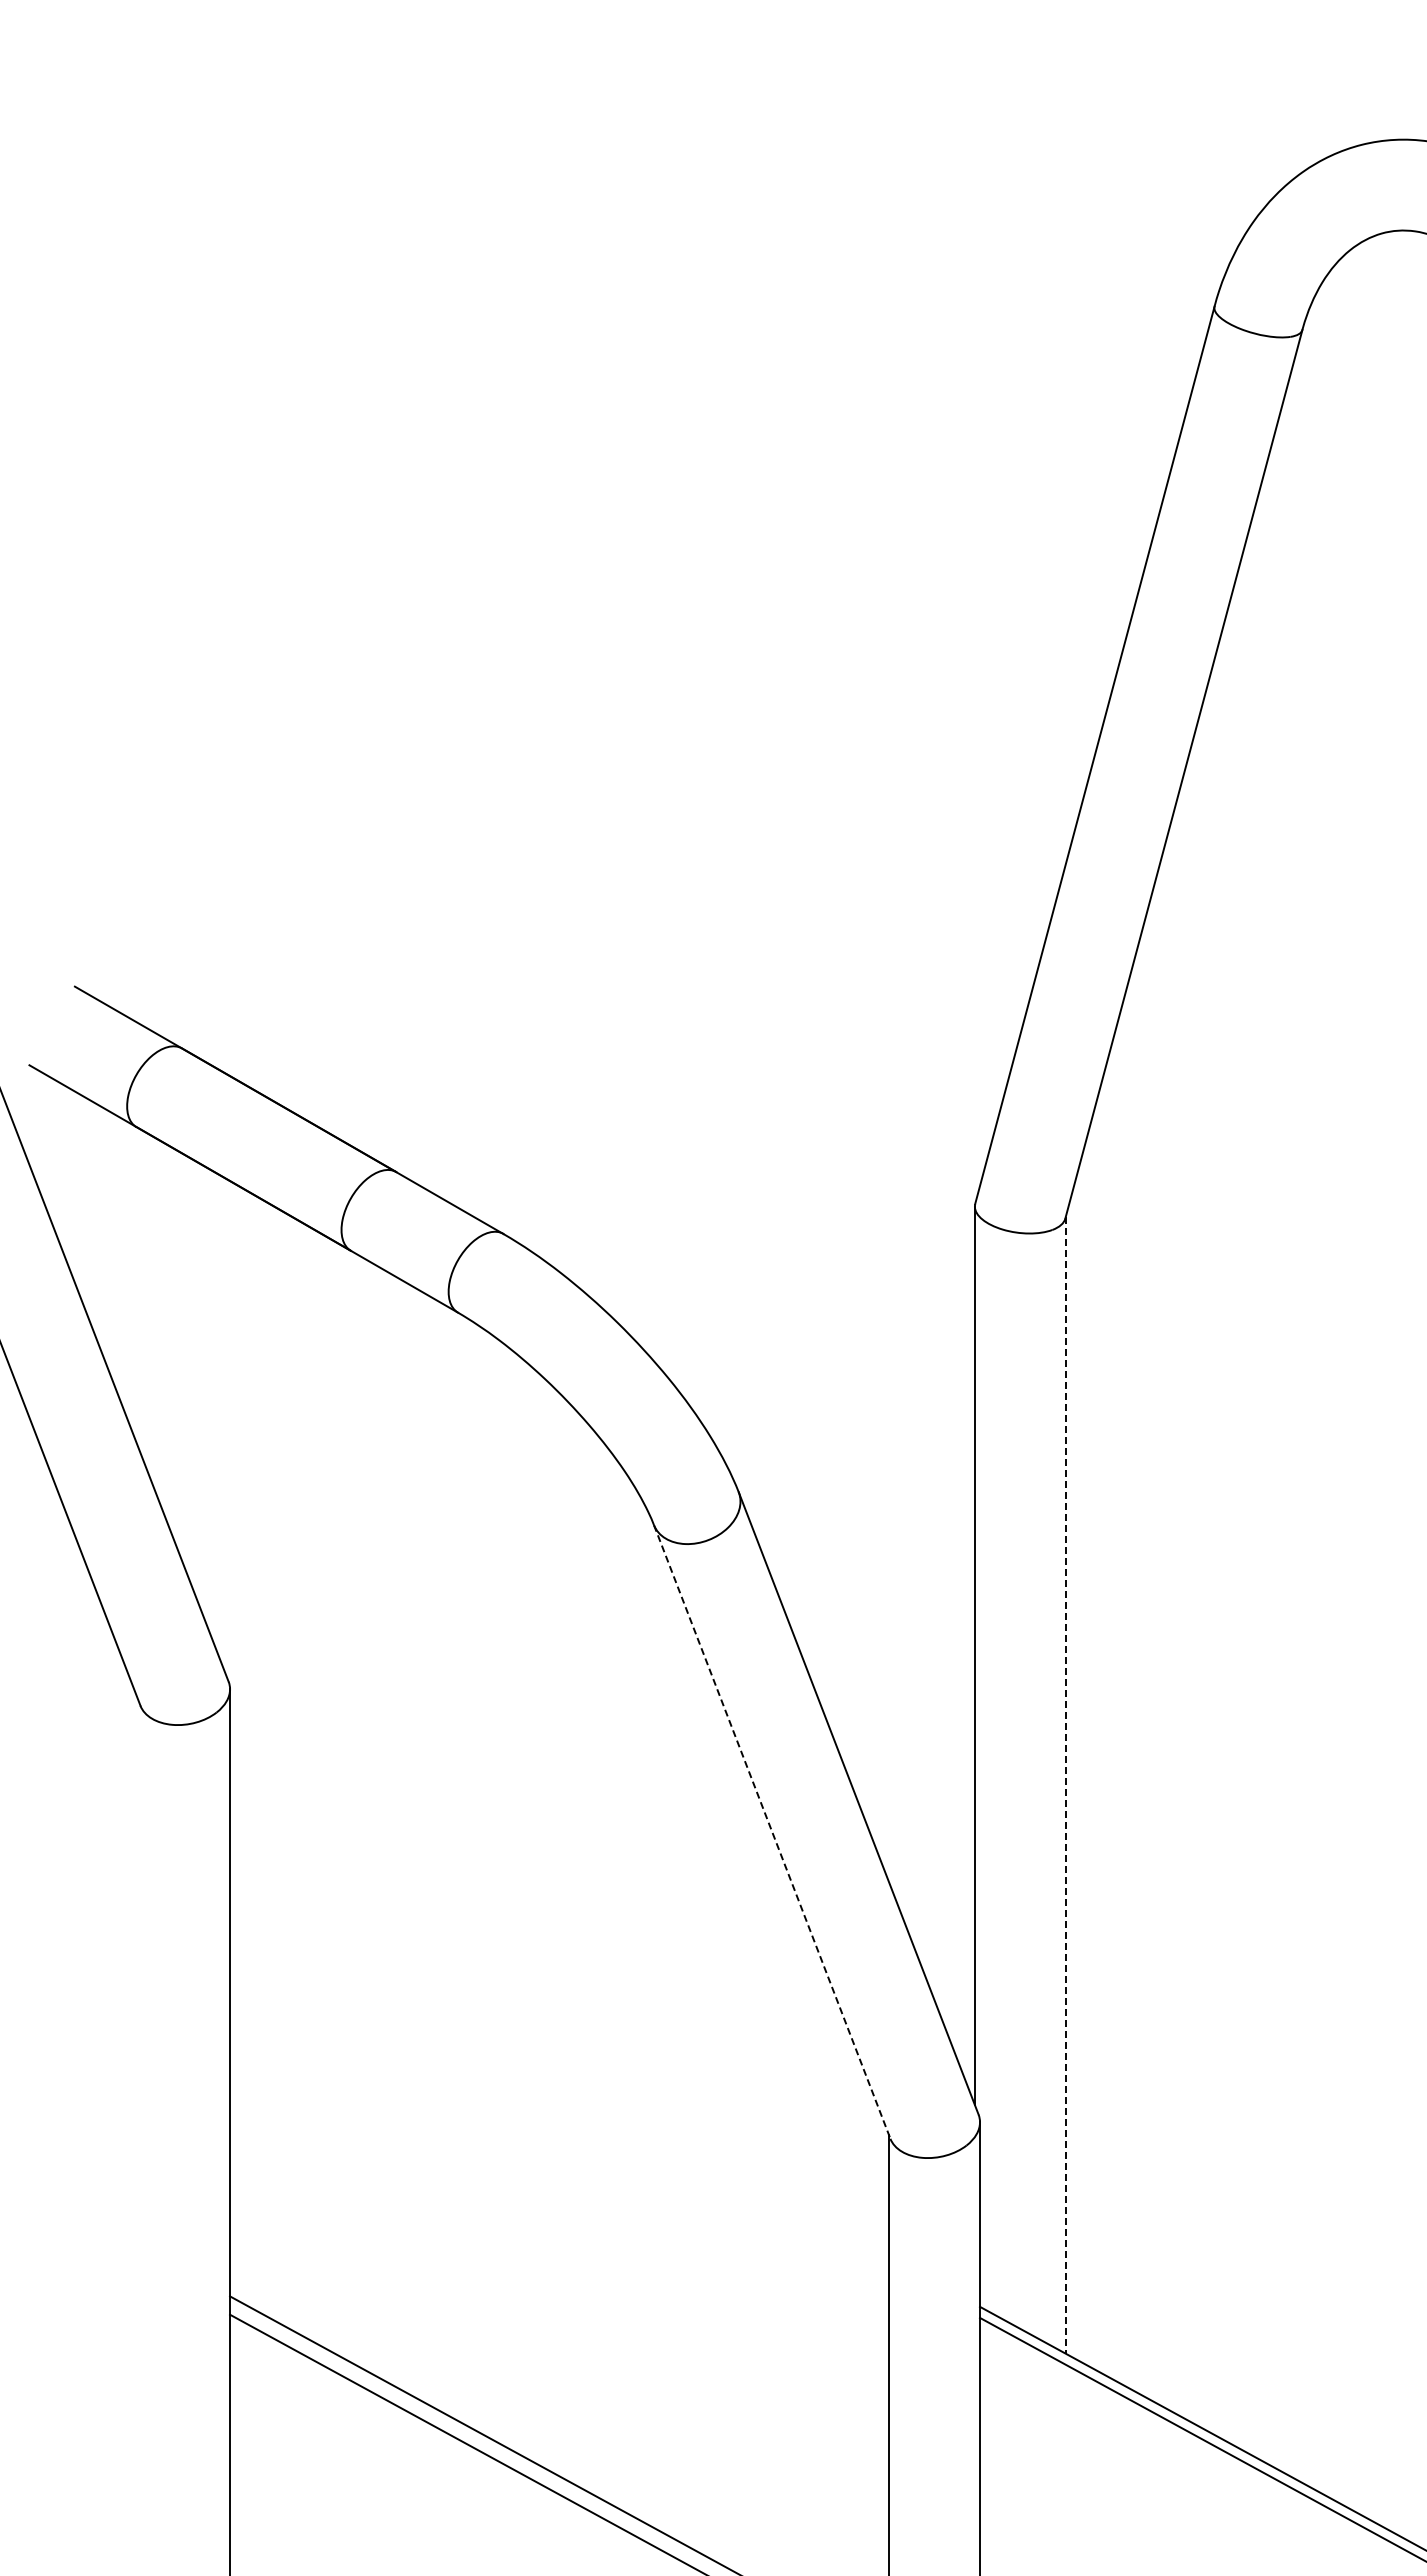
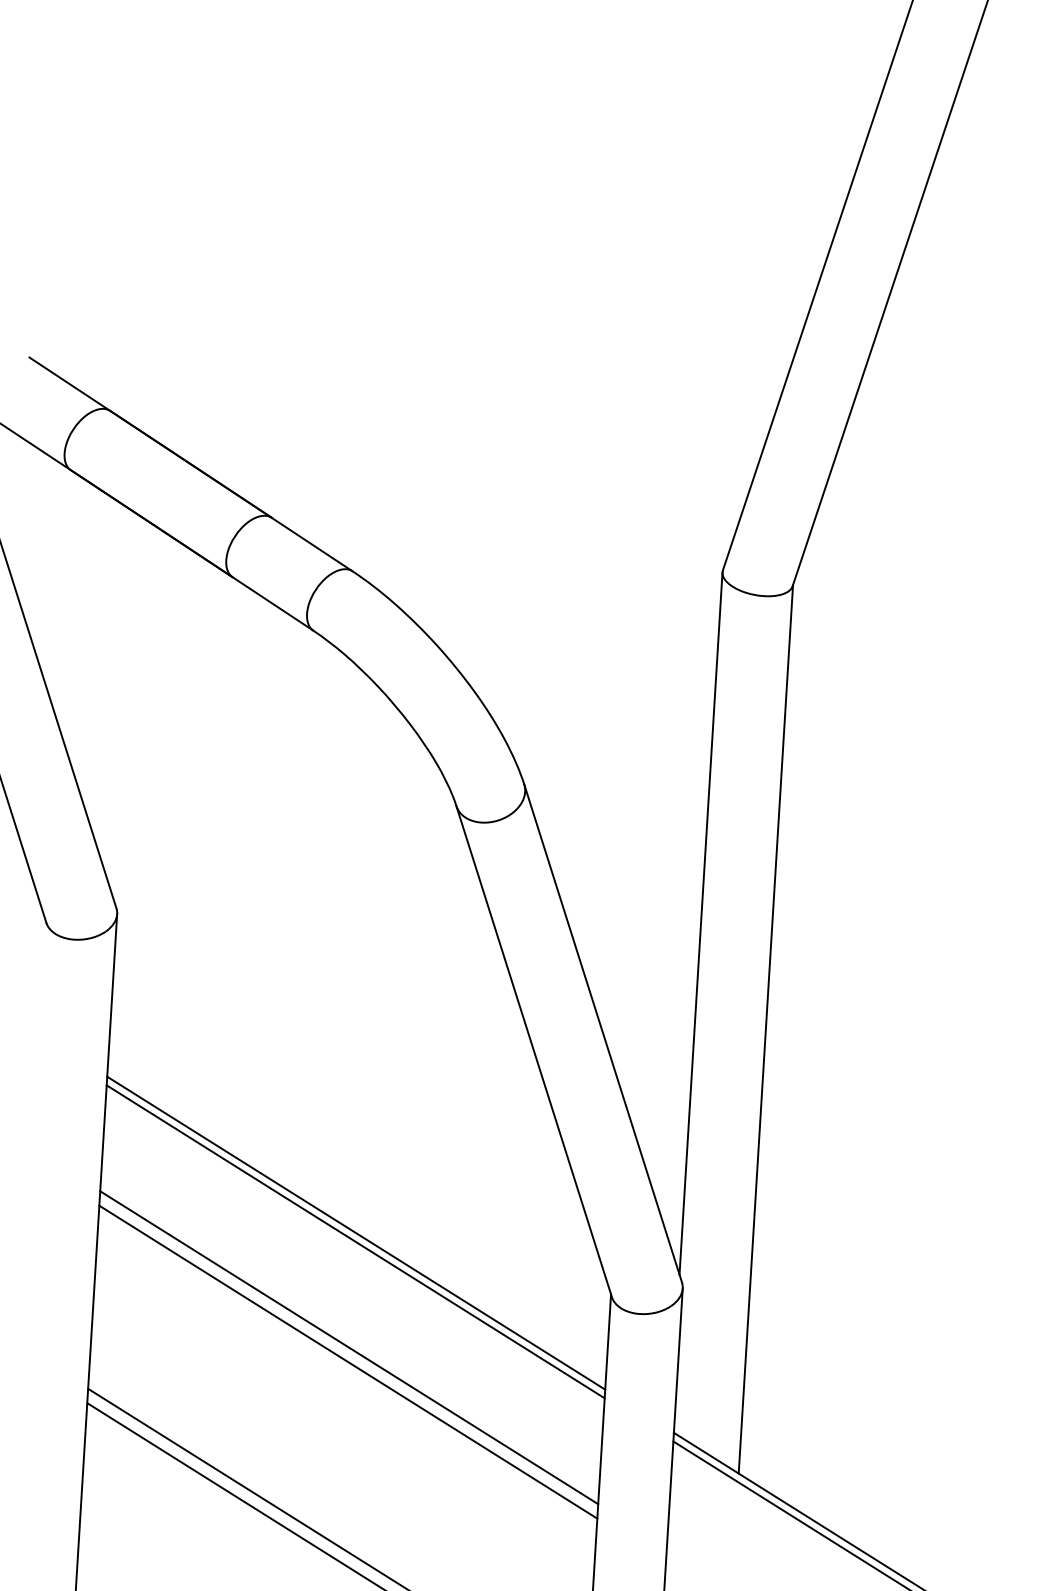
line: (1065, 1786) -> (765, 1030), dashed -> solid
line: (772, 1831) -> (534, 1051), dashed -> solid
line: (559, 2077) -> (356, 1233), added
line: (559, 2088) -> (355, 1242), added
line: (559, 2223) -> (349, 1347), added
line: (559, 2242) -> (348, 1362), added

